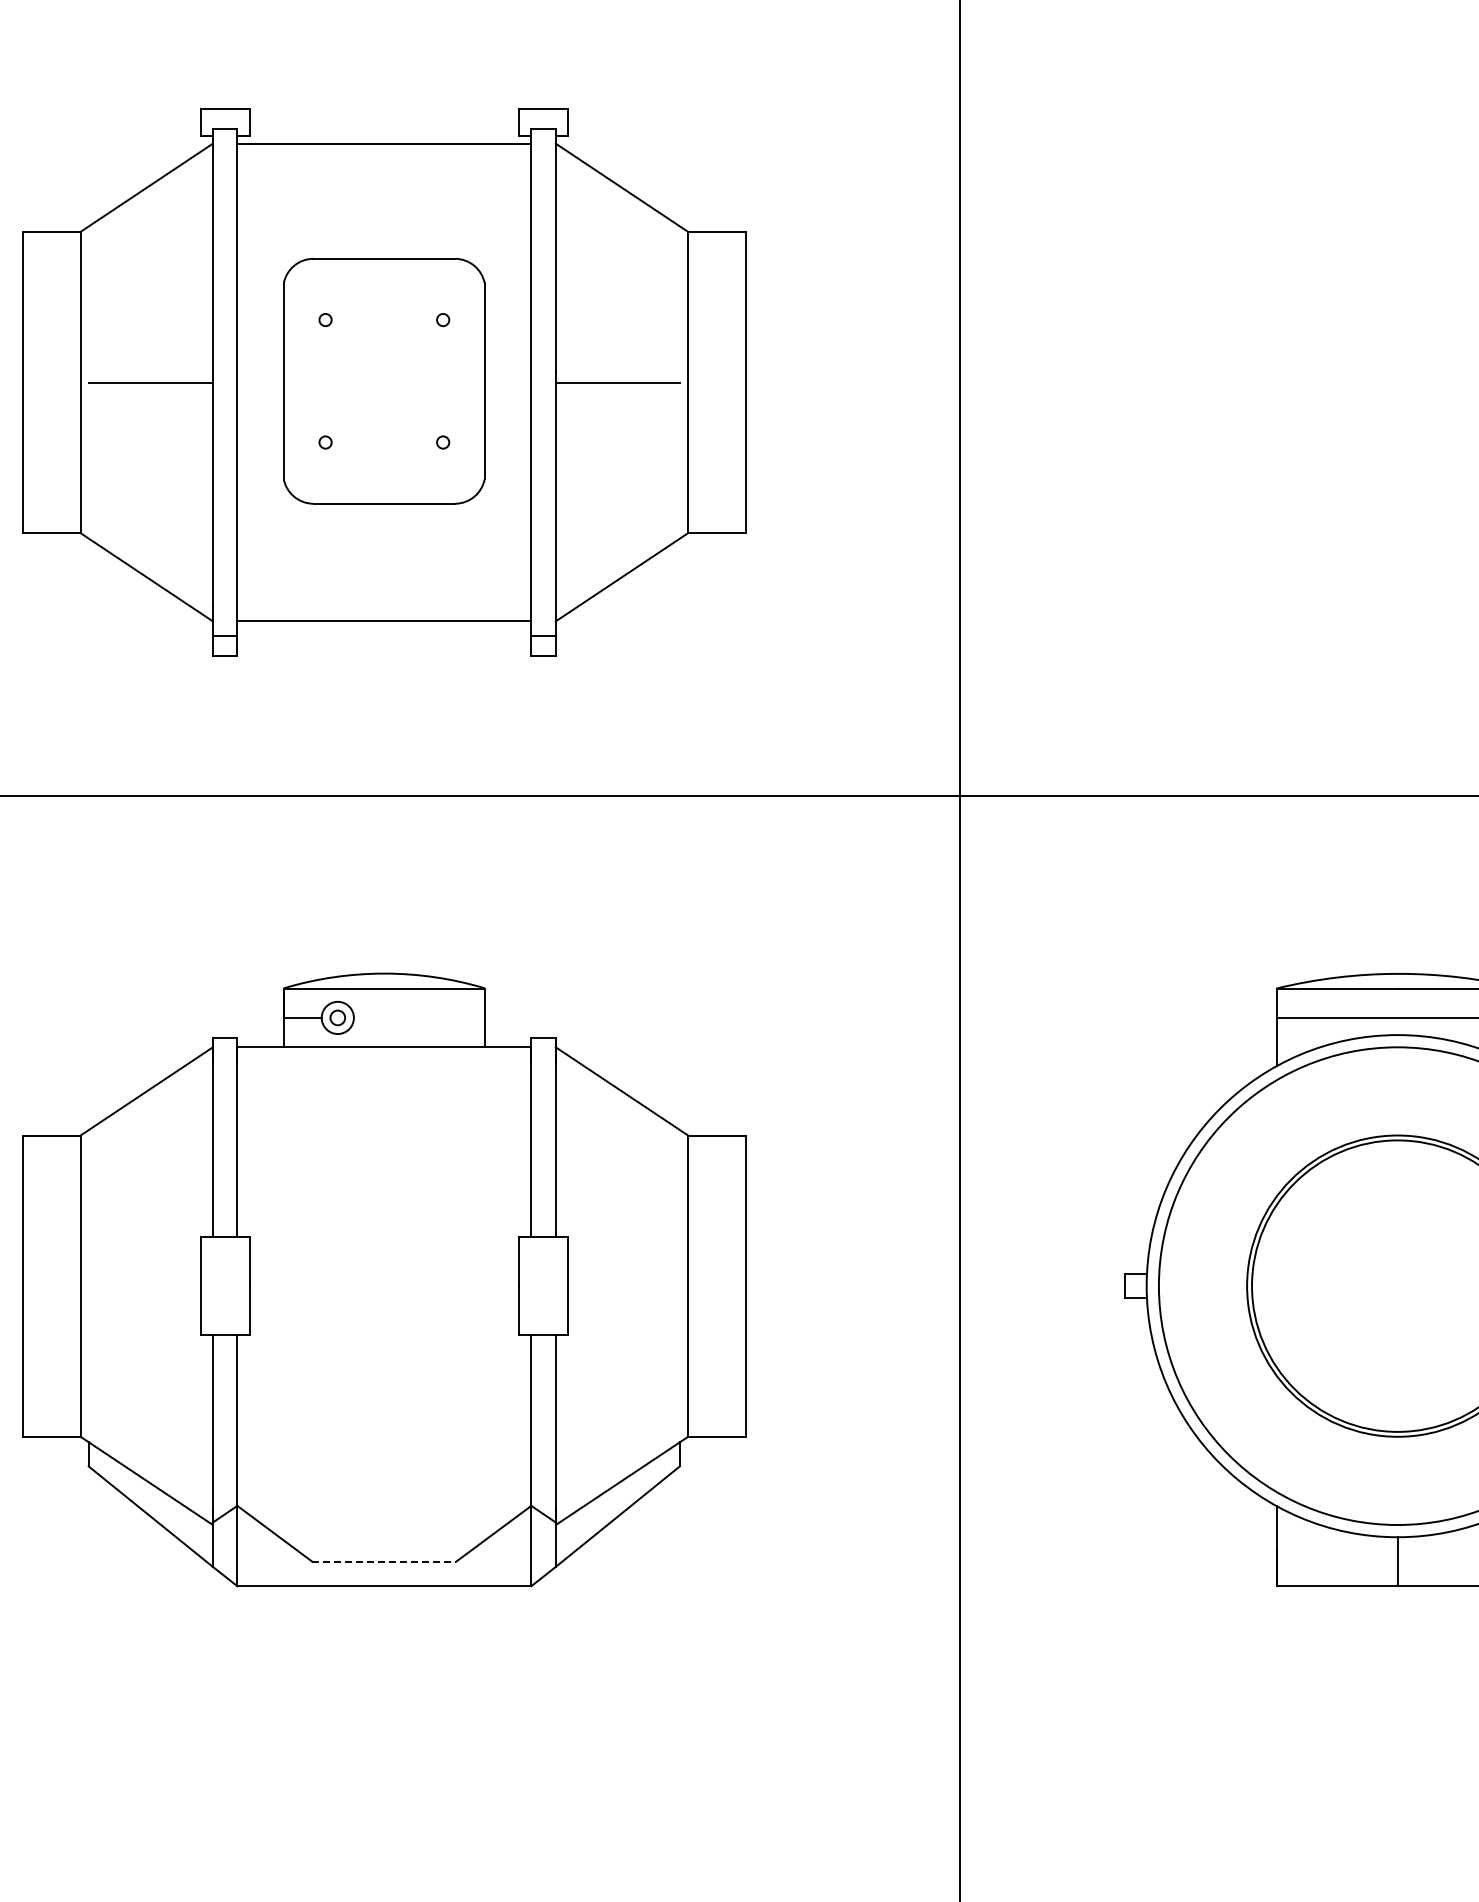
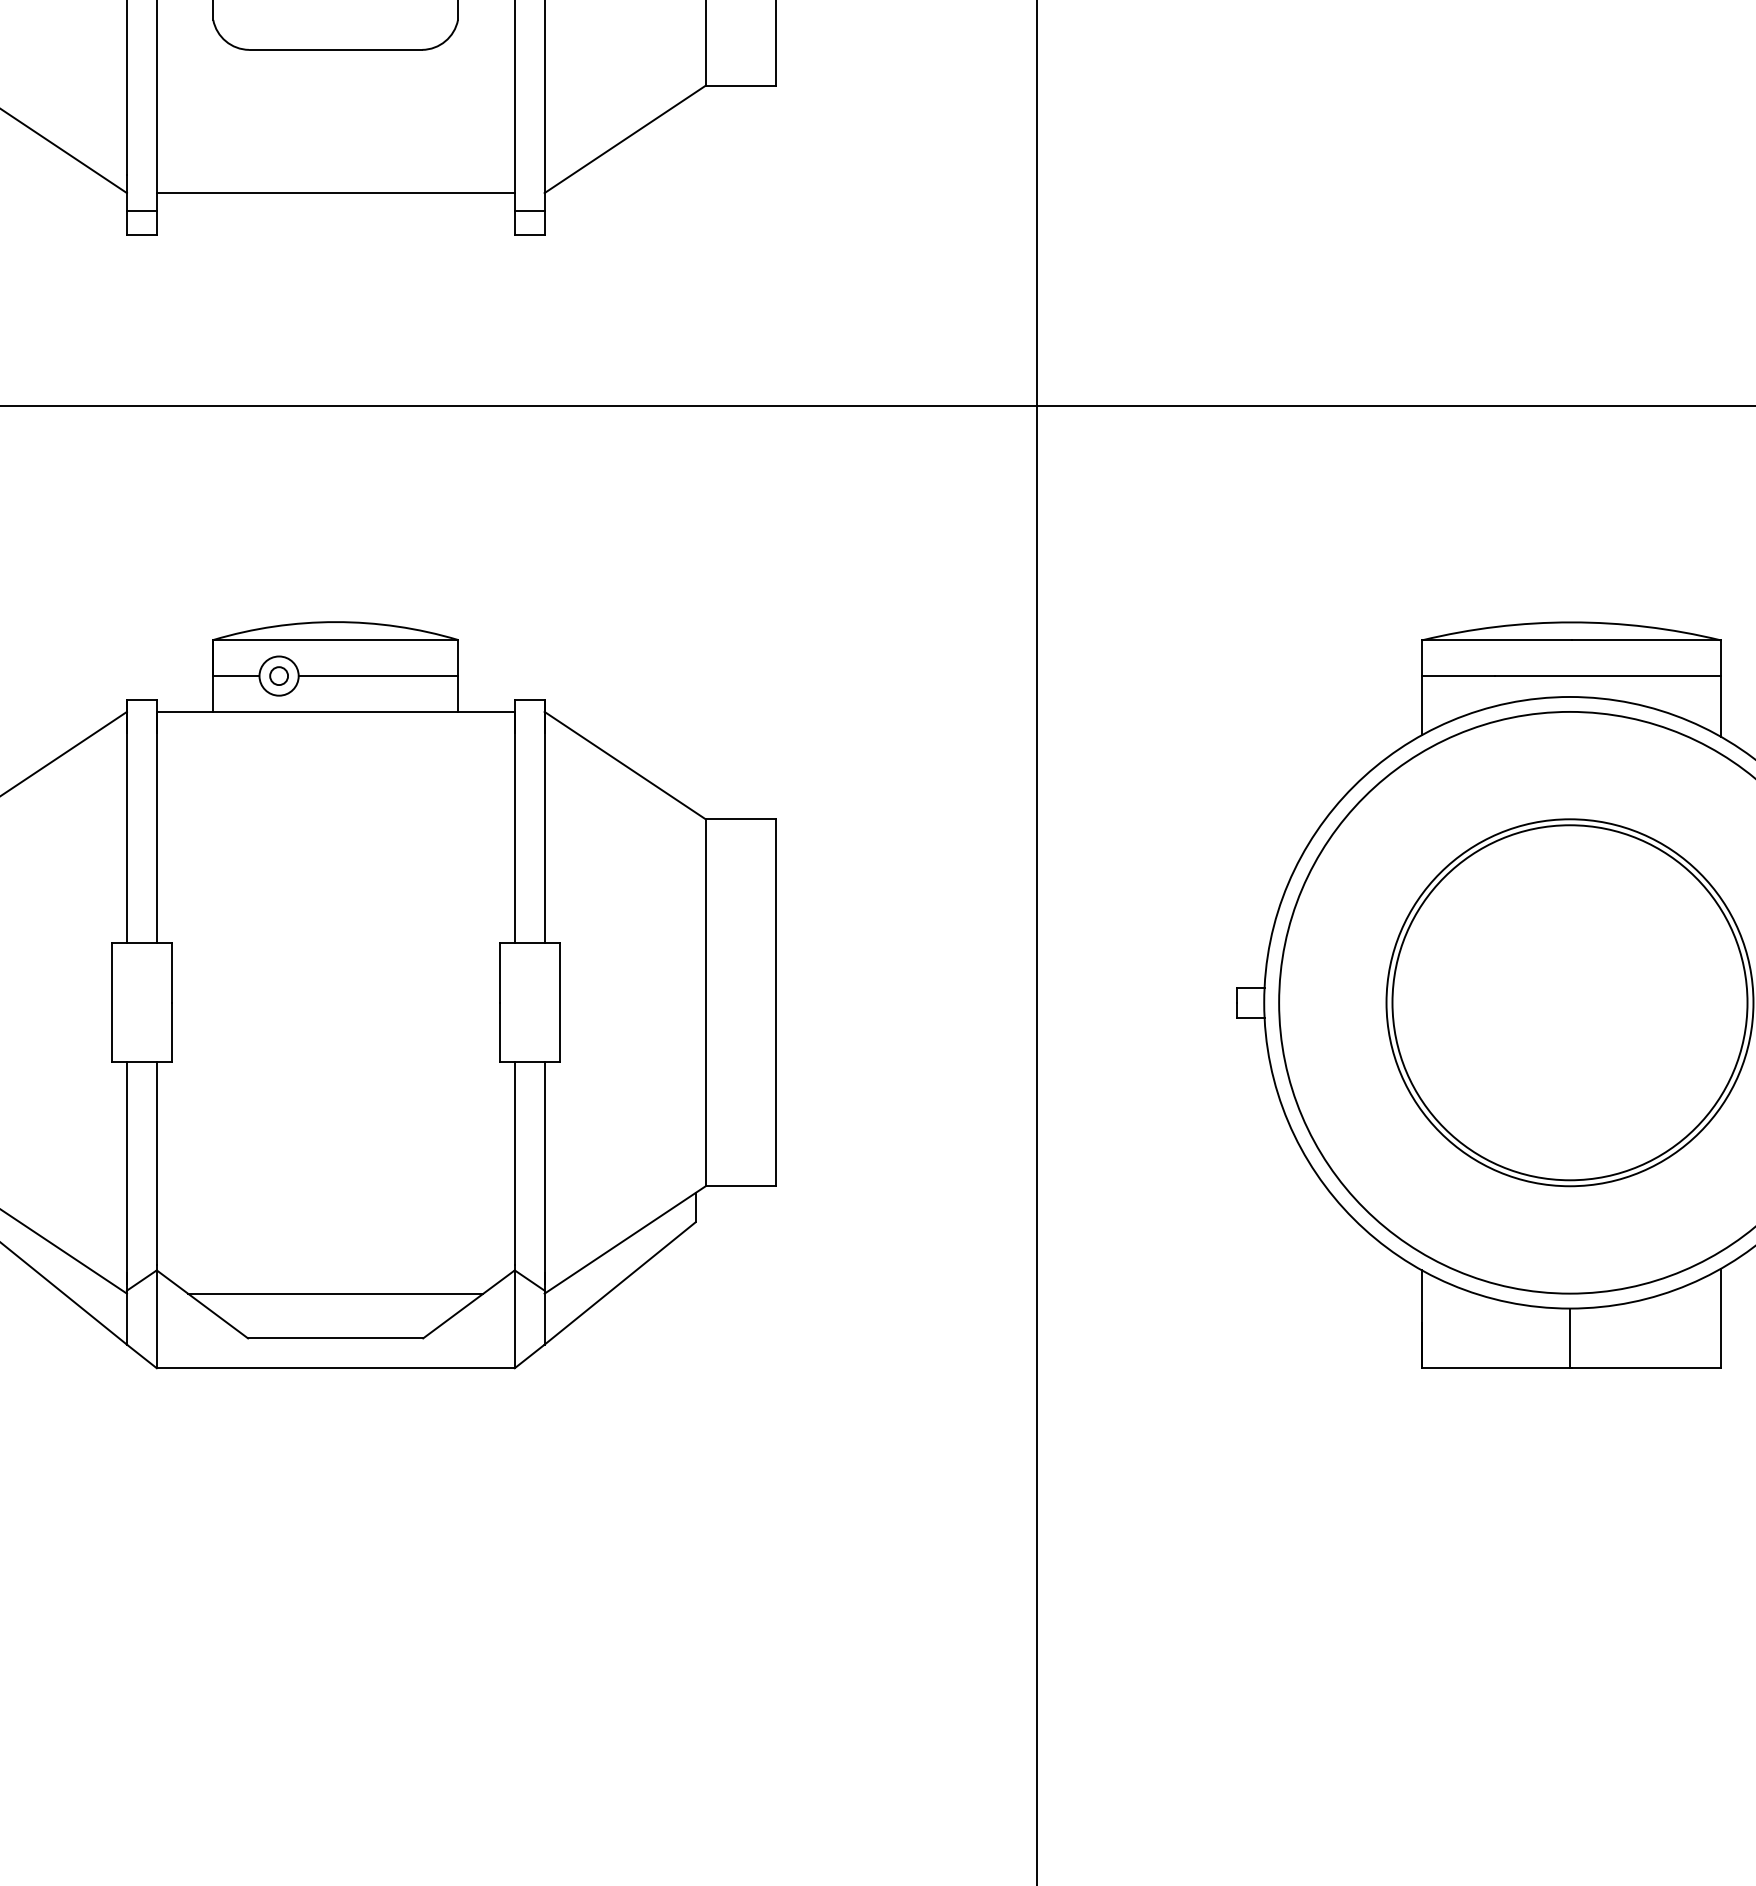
line: (418, 1017) -> (377, 675), added
line: (383, 1525) -> (334, 1294), added
line: (384, 1561) -> (335, 1338), dashed -> solid

